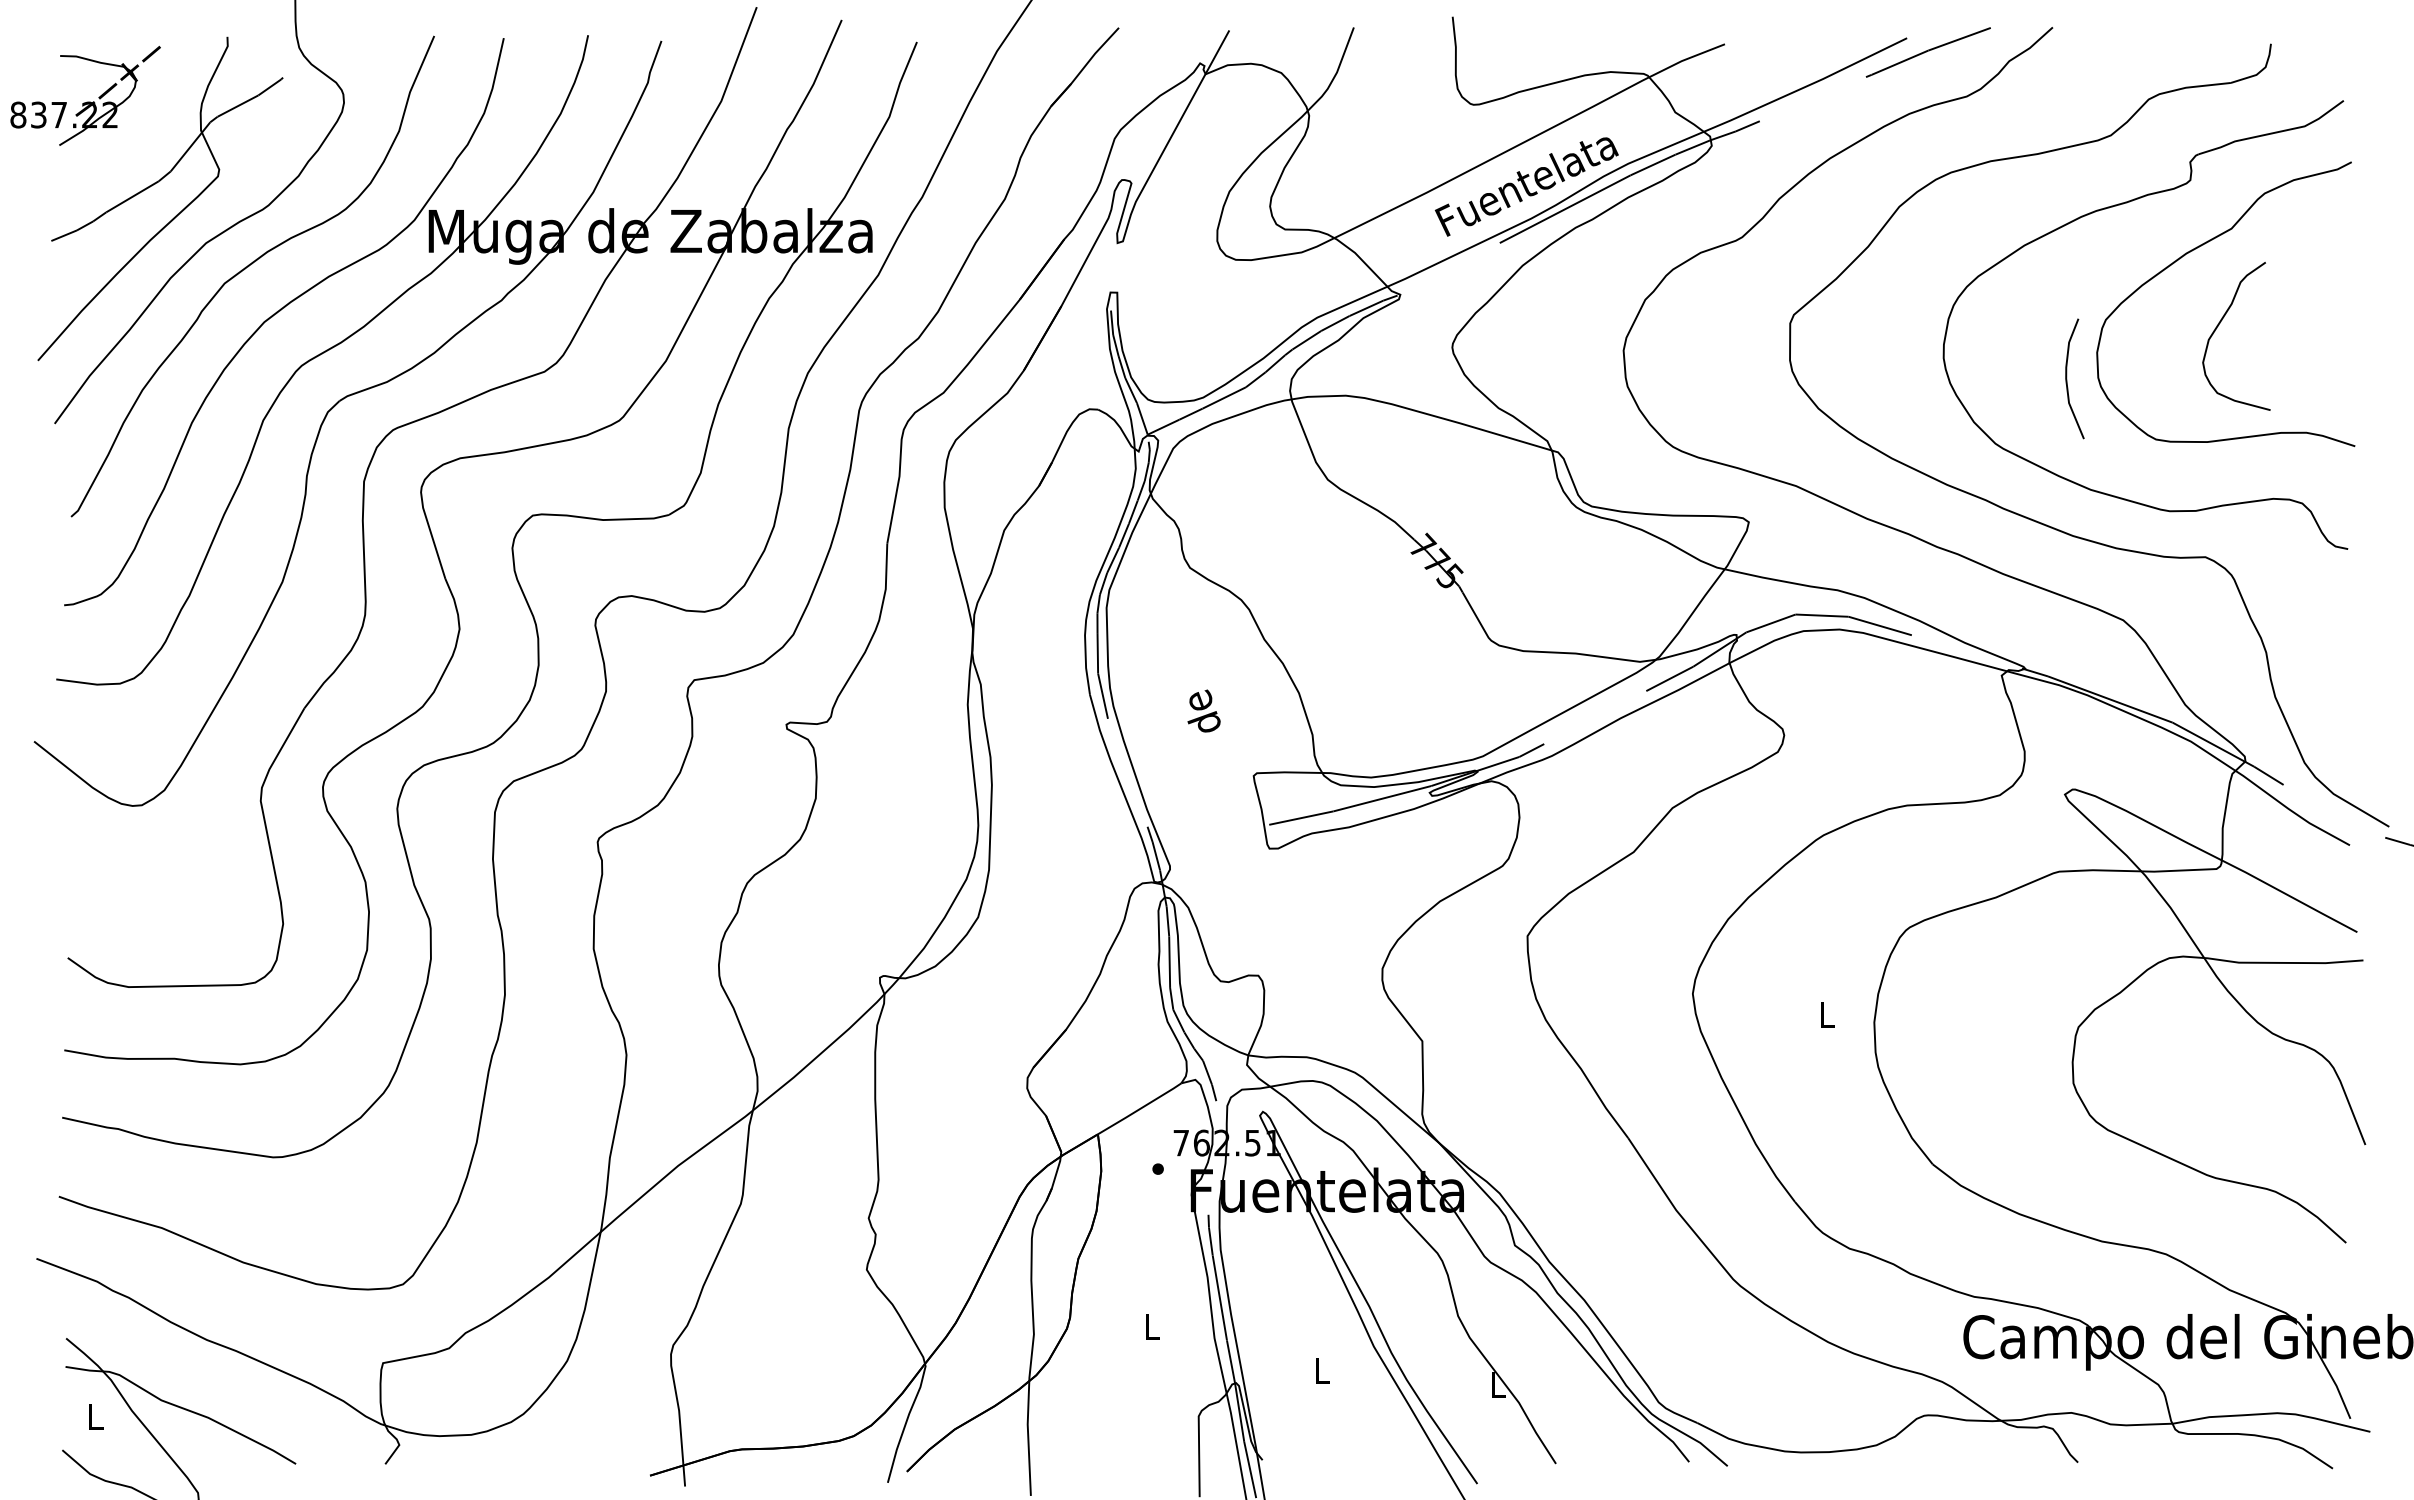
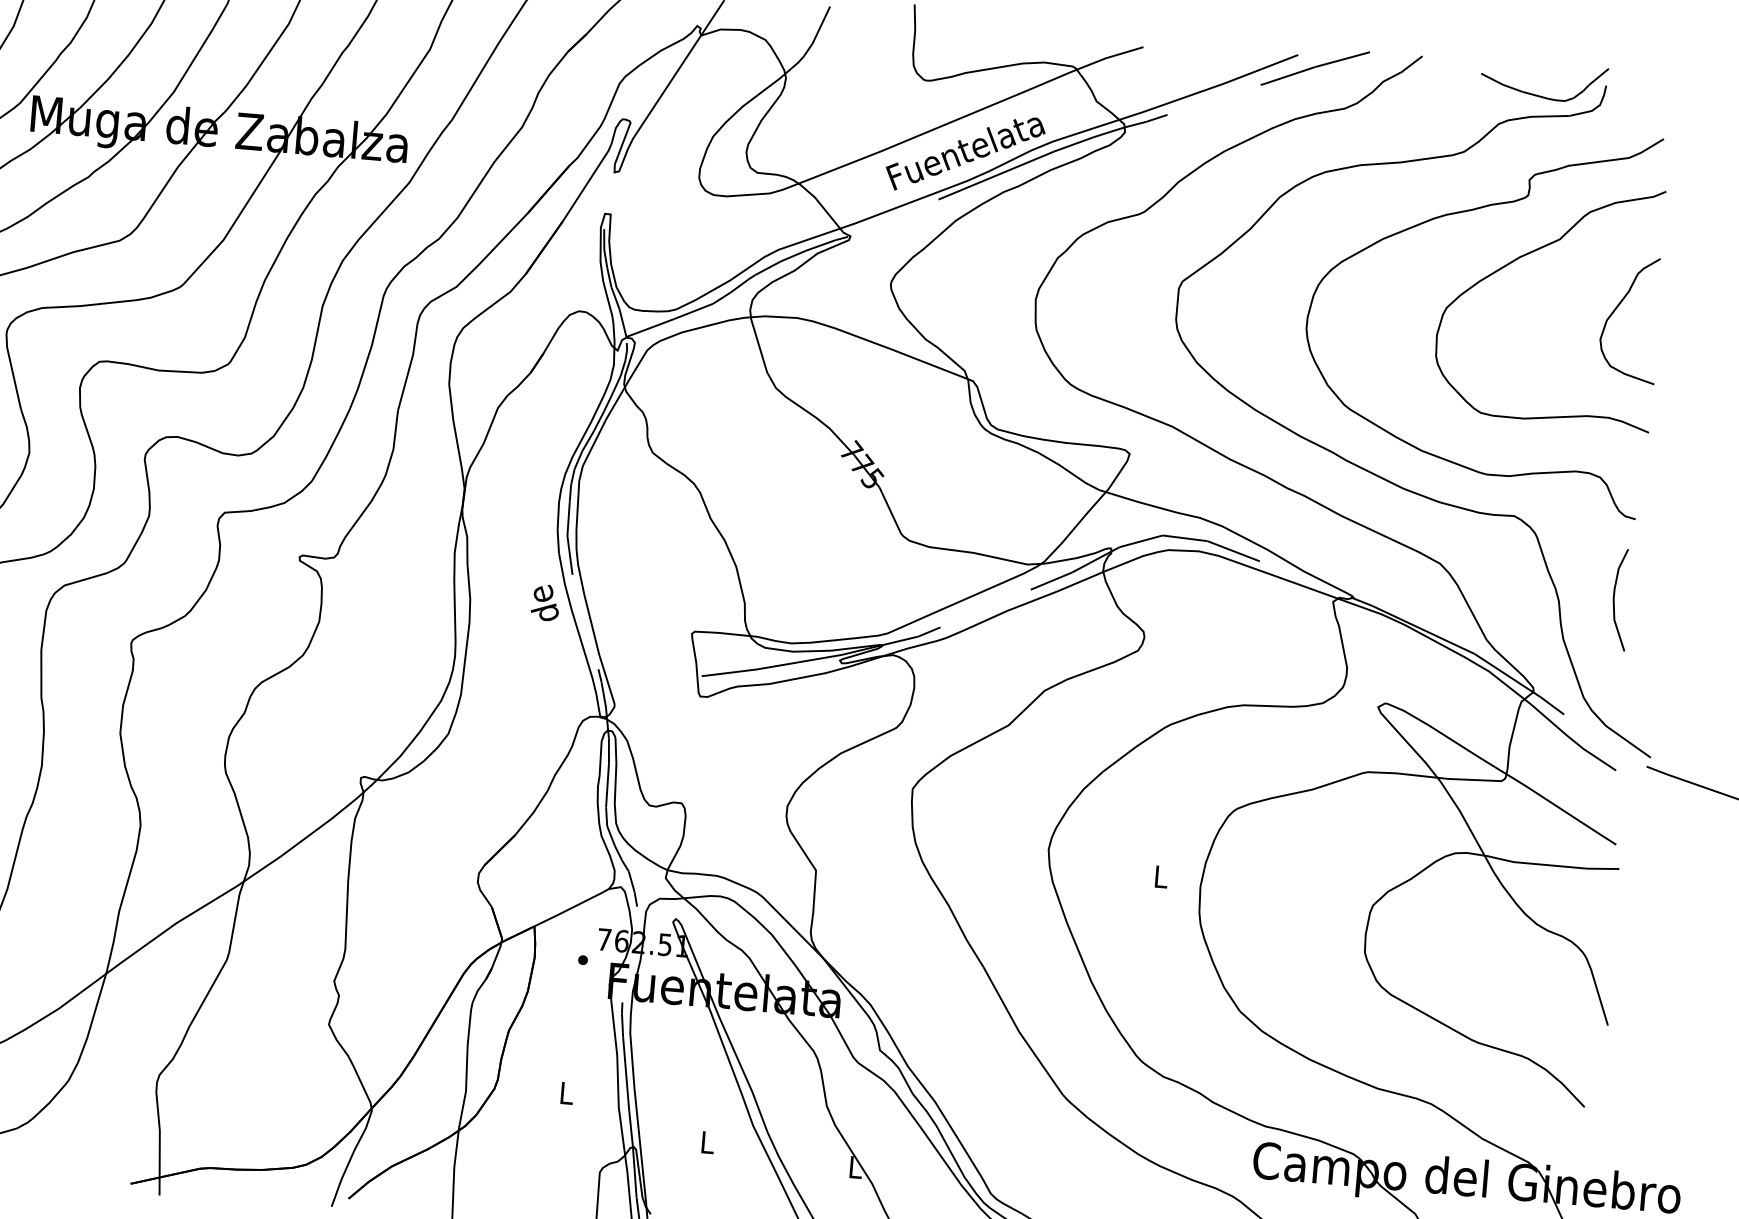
curve: (2192, 61) -> (1538, 95), added
curve: (2219, 325) -> (1616, 309), moved
curve: (2067, 378) -> (1614, 599), moved
text: (1203, 710) -> (545, 602), moved

